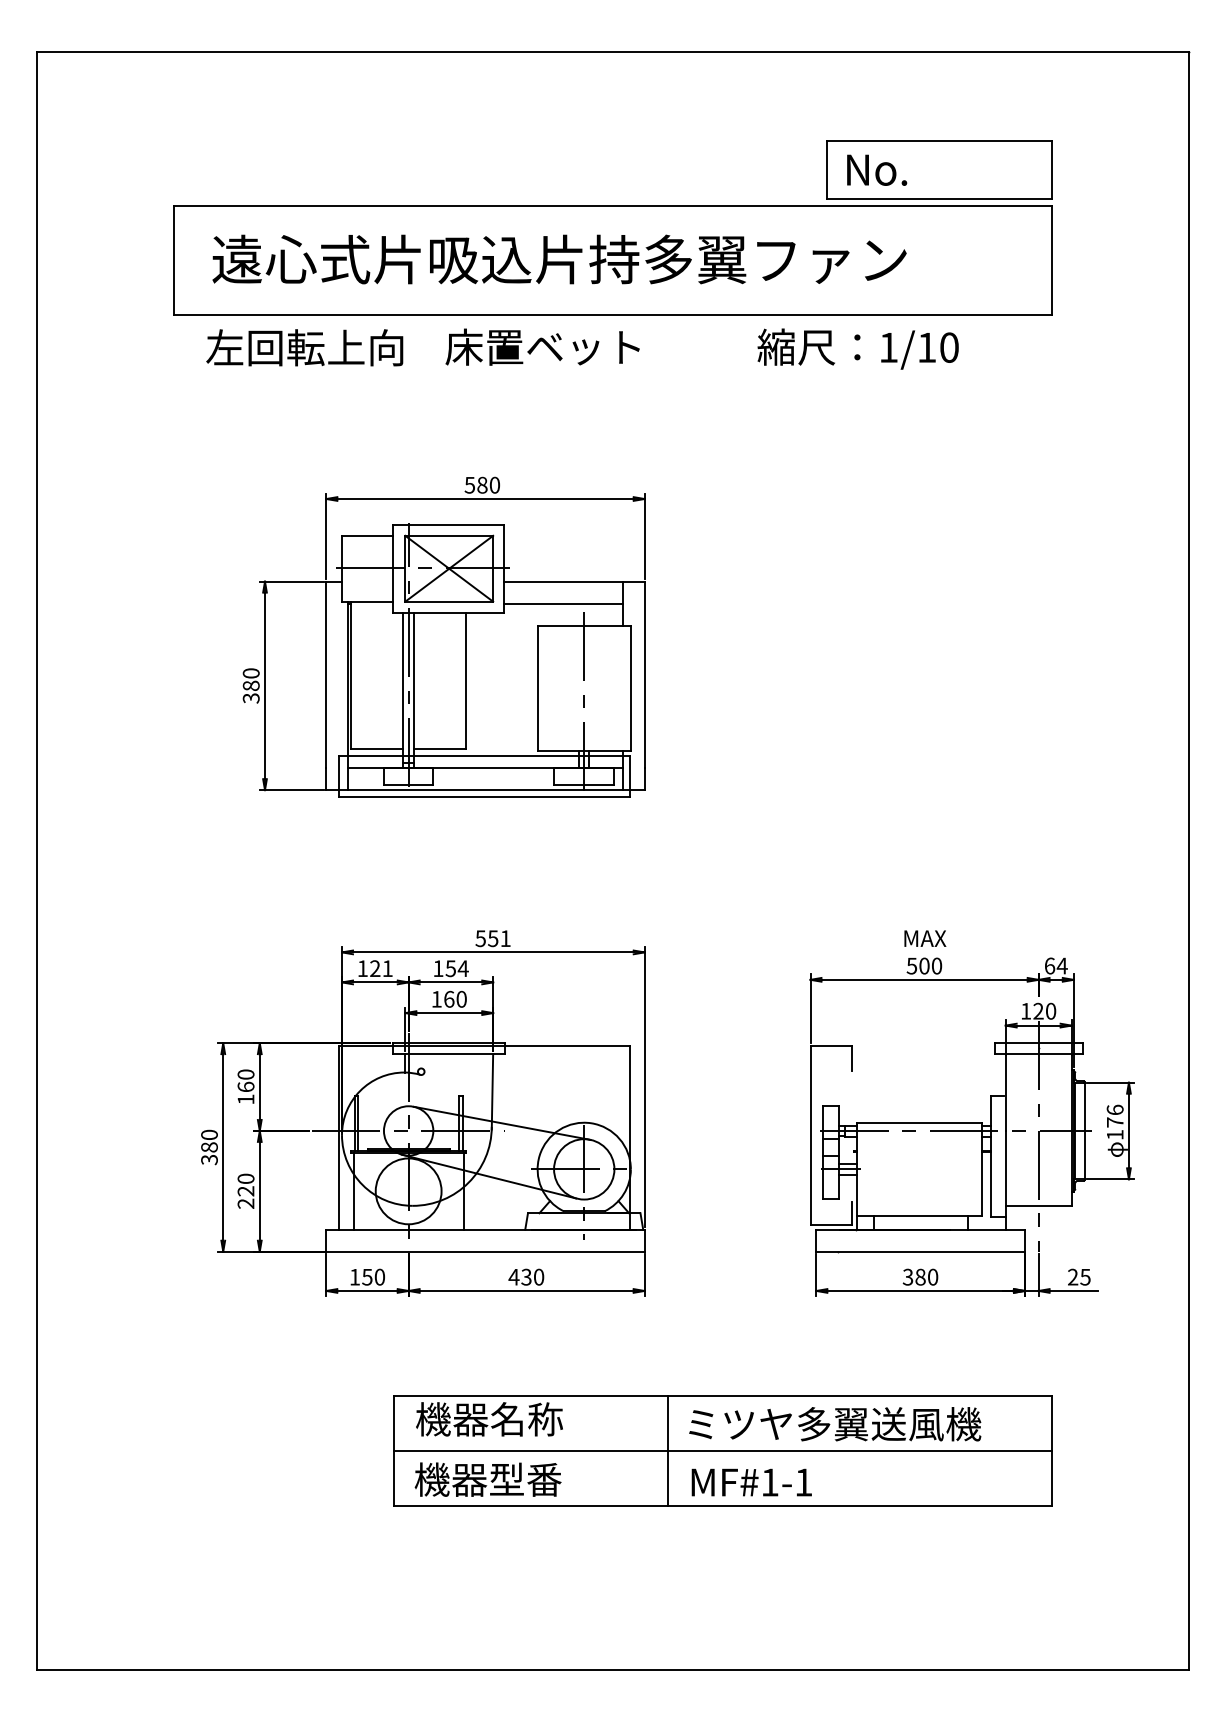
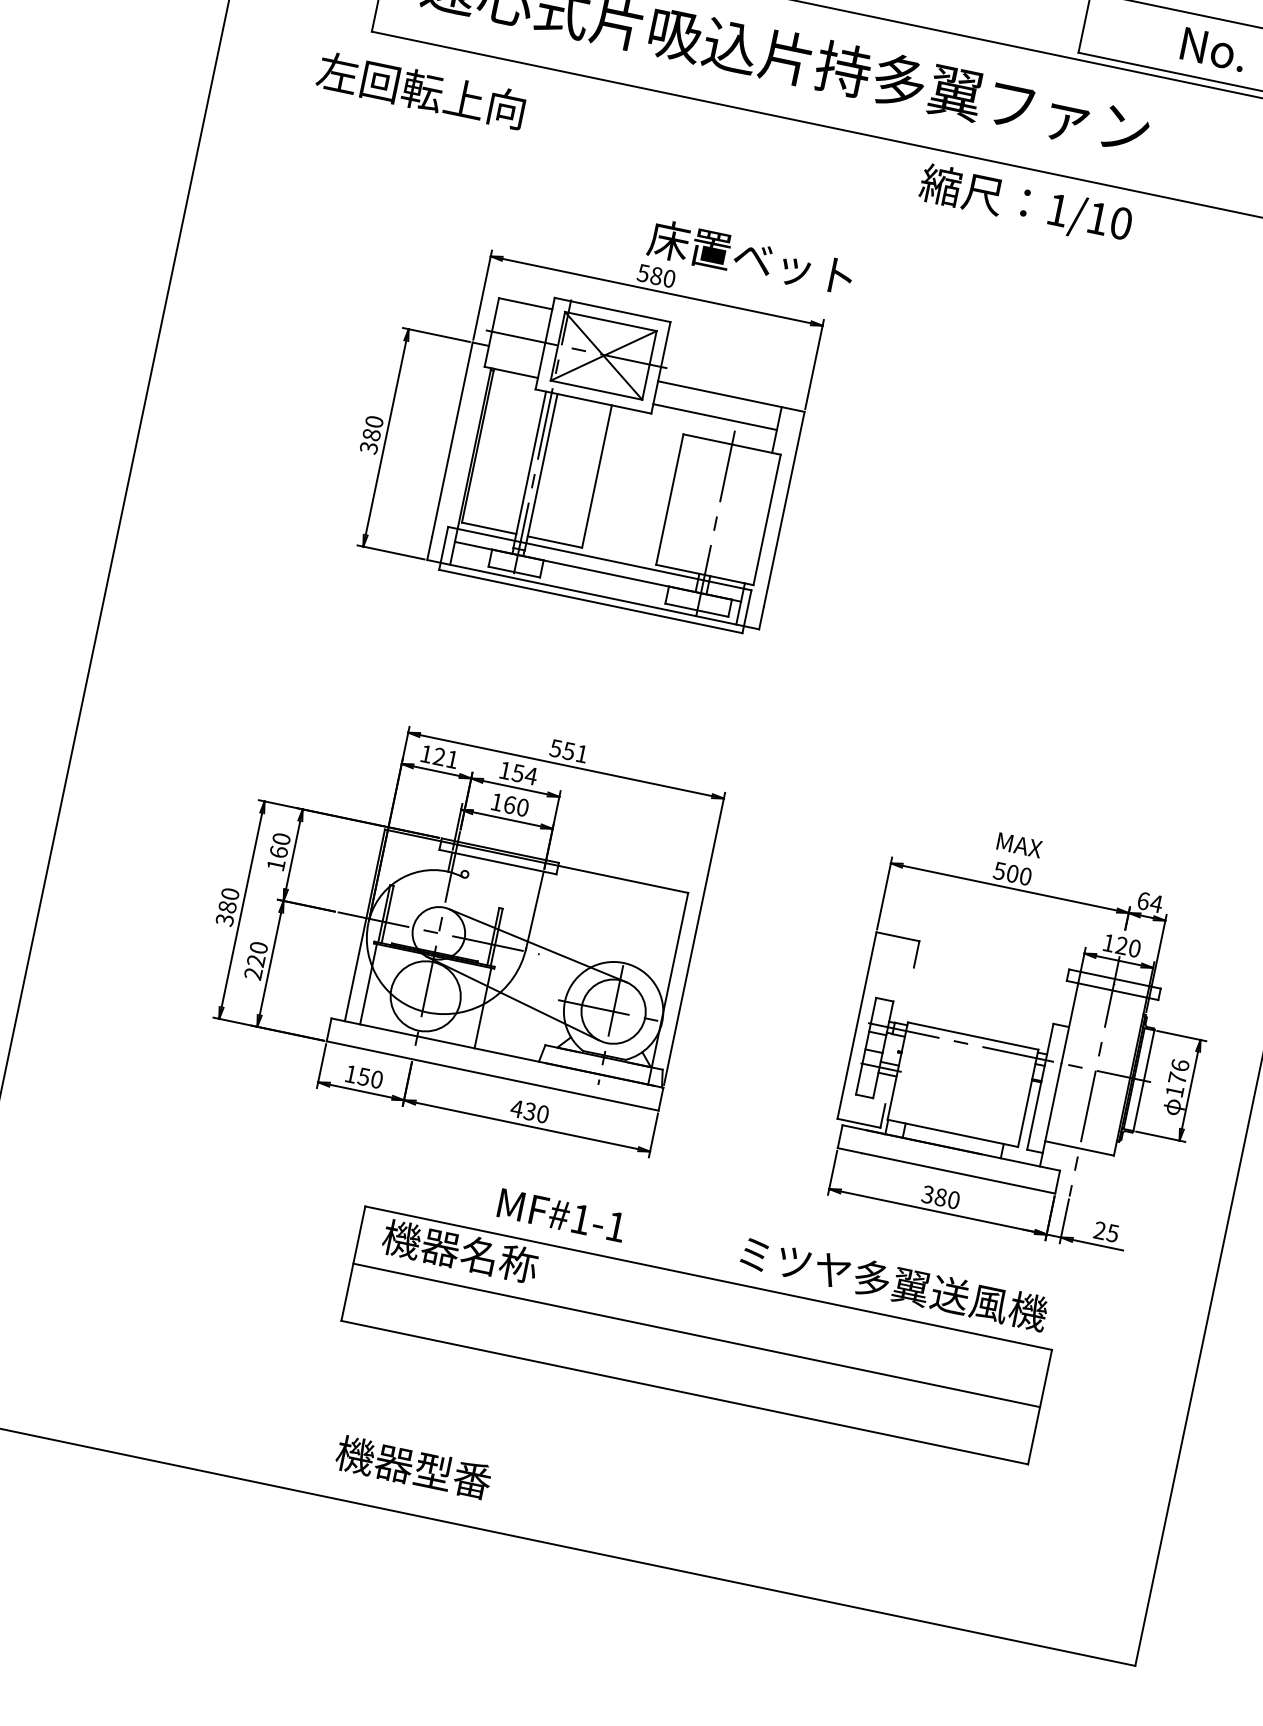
text: (877, 169) -> (1214, 48), moved
text: (542, 346) -> (750, 256), moved
text: (304, 347) -> (421, 90), moved
text: (857, 348) -> (1025, 204), moved
text: (835, 1424) -> (894, 1283), moved
line: (667, 1450) -> (639, 1322), removed
text: (487, 1479) -> (413, 1467), moved
text: (751, 1482) -> (561, 1215), moved

